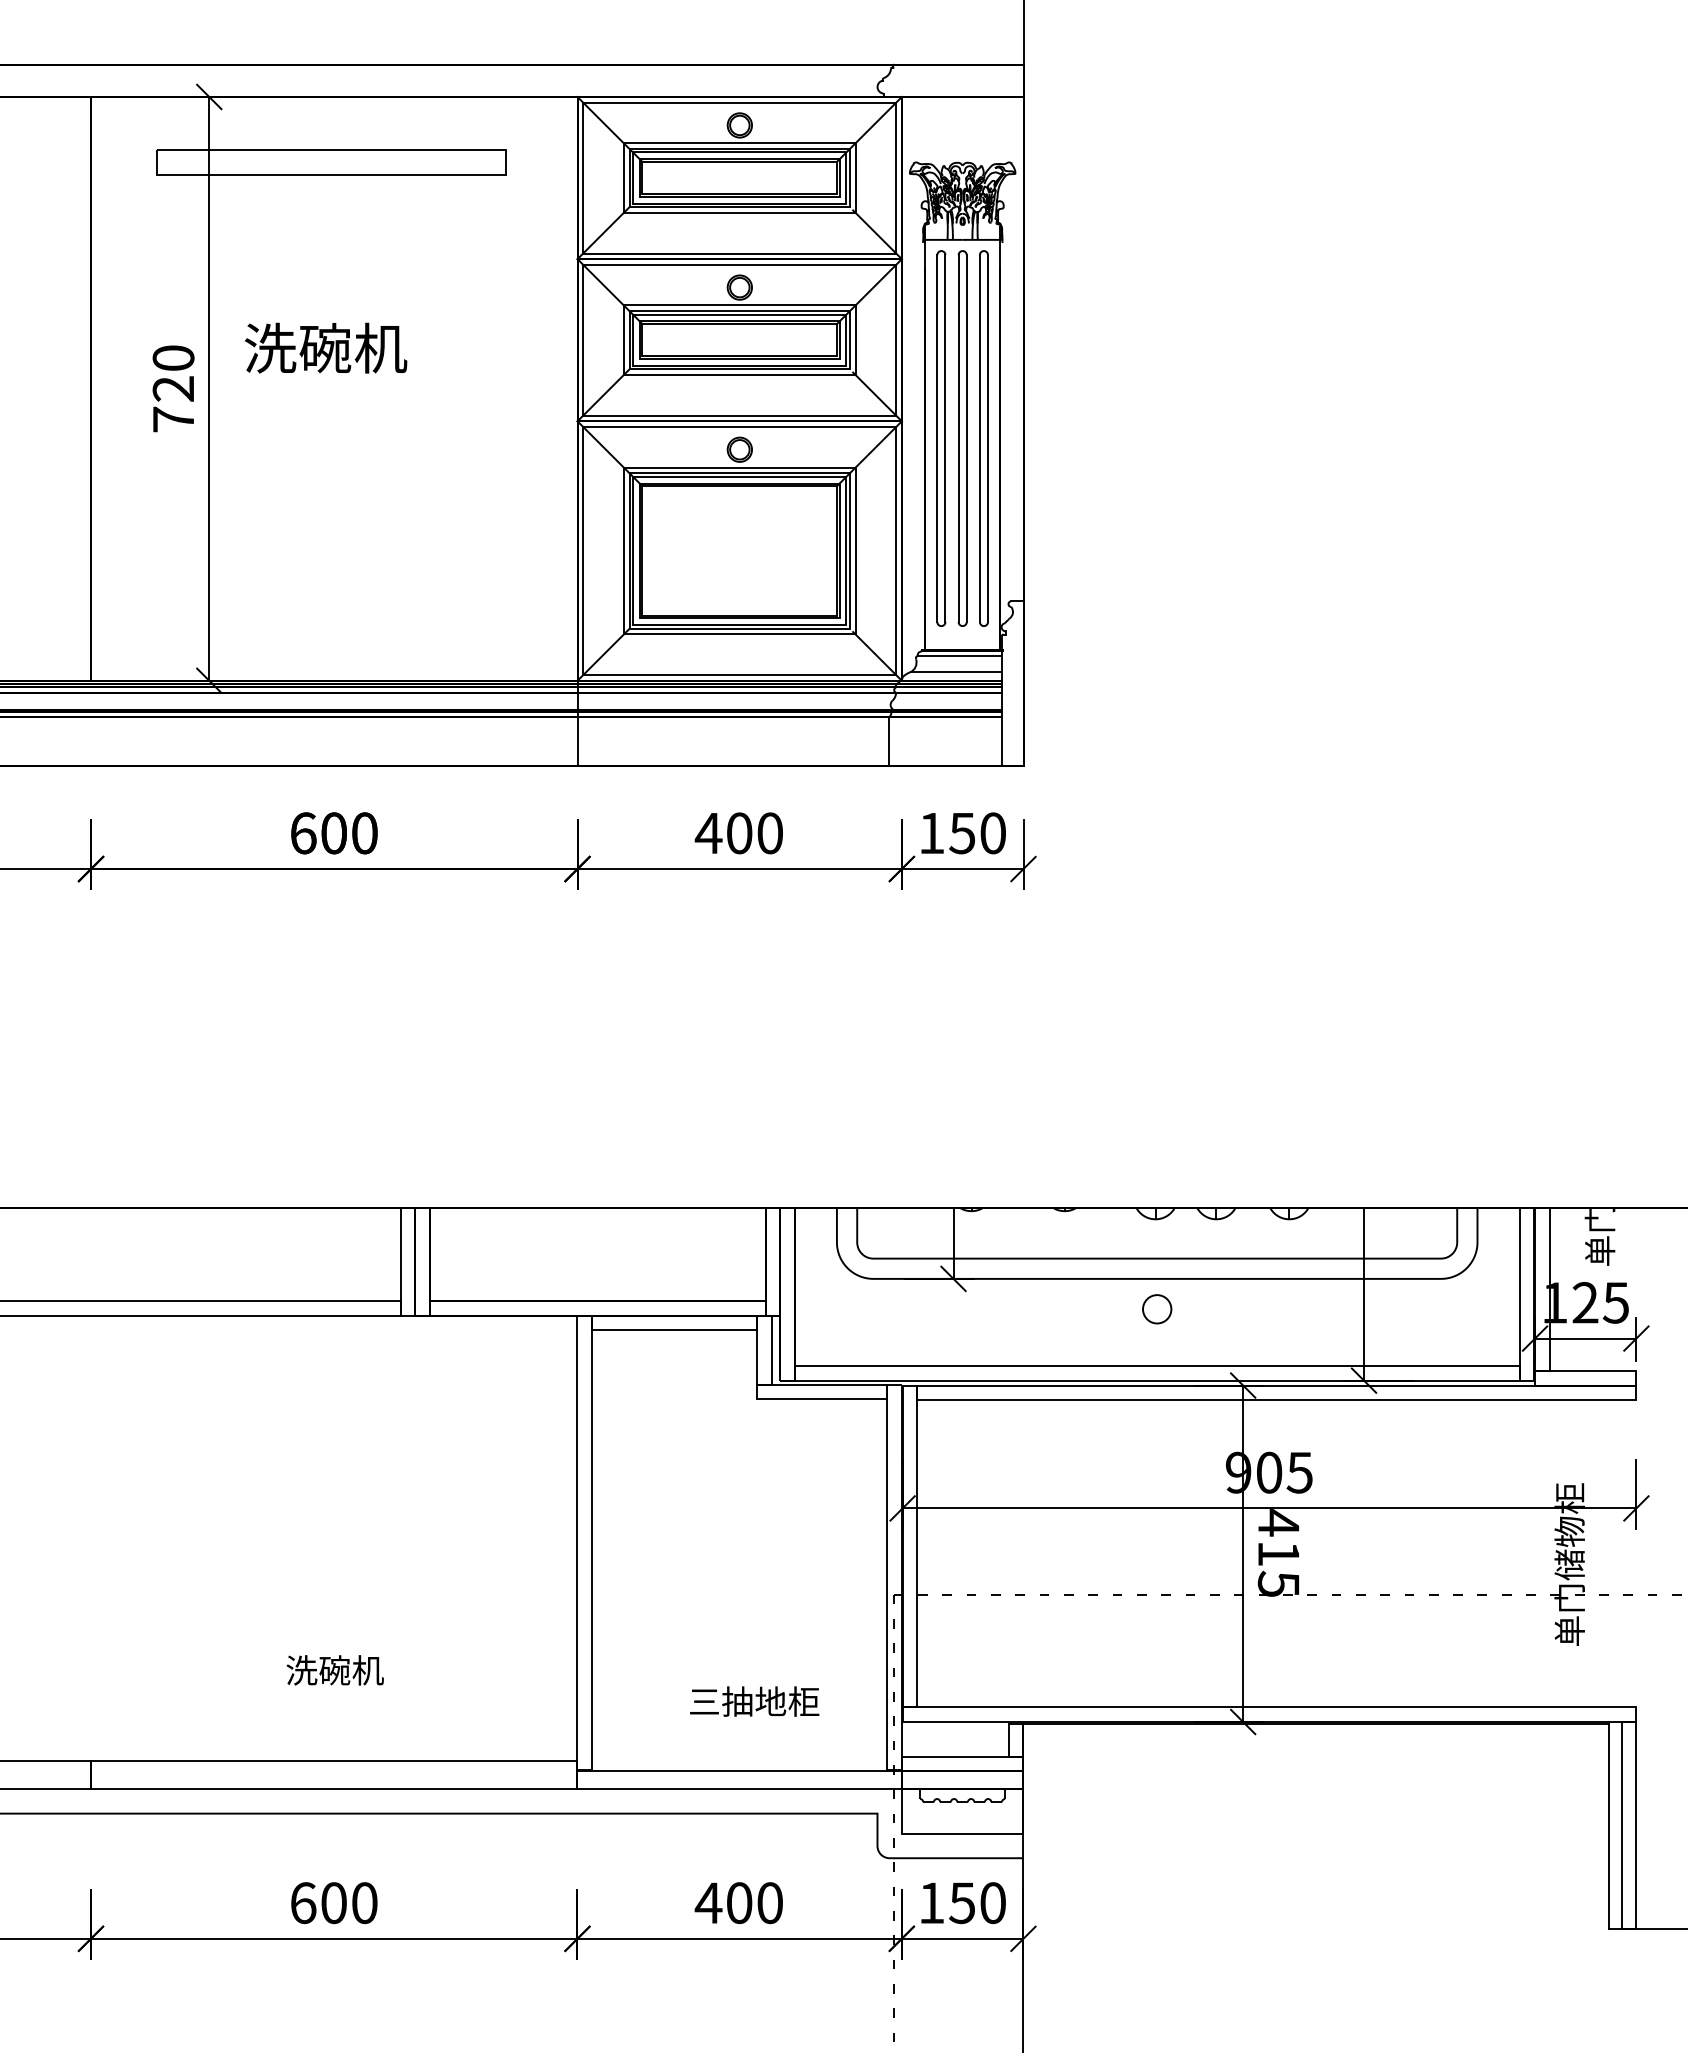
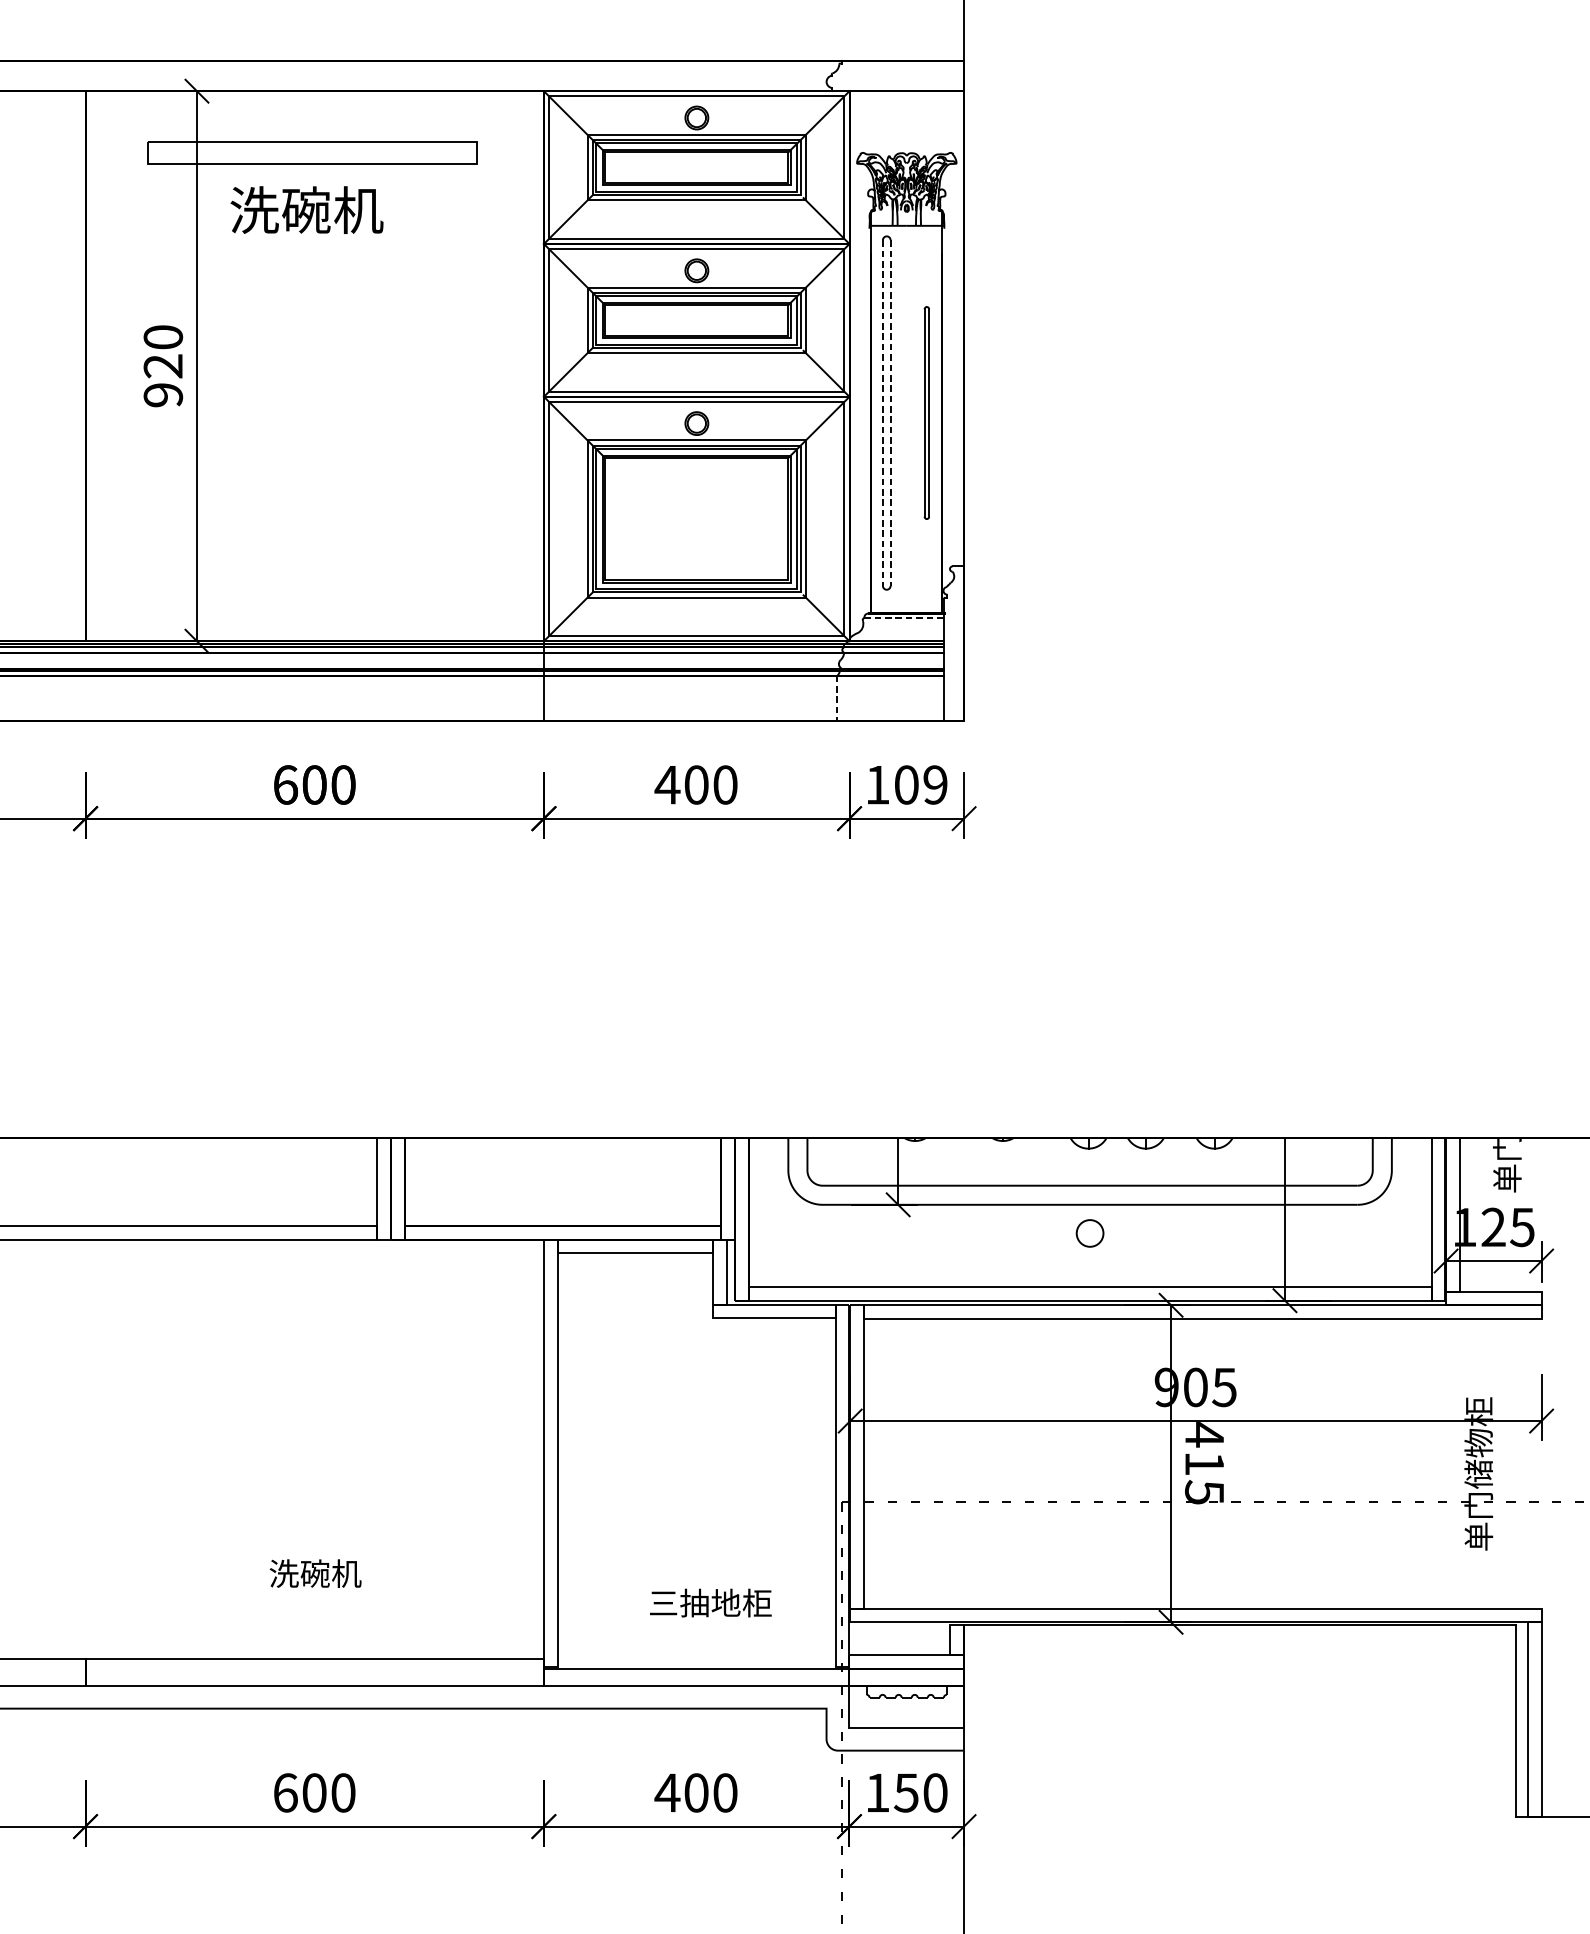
text: (326, 347) -> (307, 209), moved
text: (173, 419) -> (163, 395), 720 -> 920
part: (962, 438) -> (906, 412), removed
part: (983, 438) -> (926, 412), size x0.6
line: (937, 439) -> (883, 413), solid -> dashed
line: (945, 439) -> (890, 413), solid -> dashed
line: (959, 656) -> (903, 618), solid -> dashed
line: (955, 672) -> (900, 633), removed
line: (888, 742) -> (836, 699), solid -> dashed
text: (977, 833) -> (920, 785), 150 -> 109

